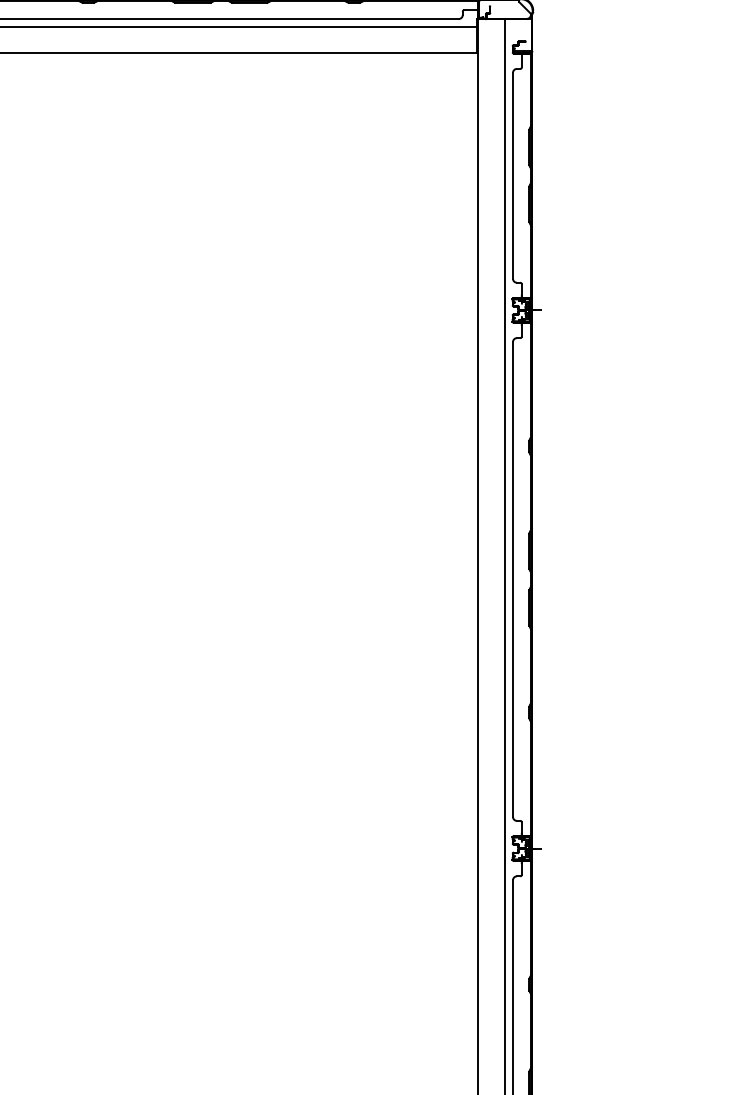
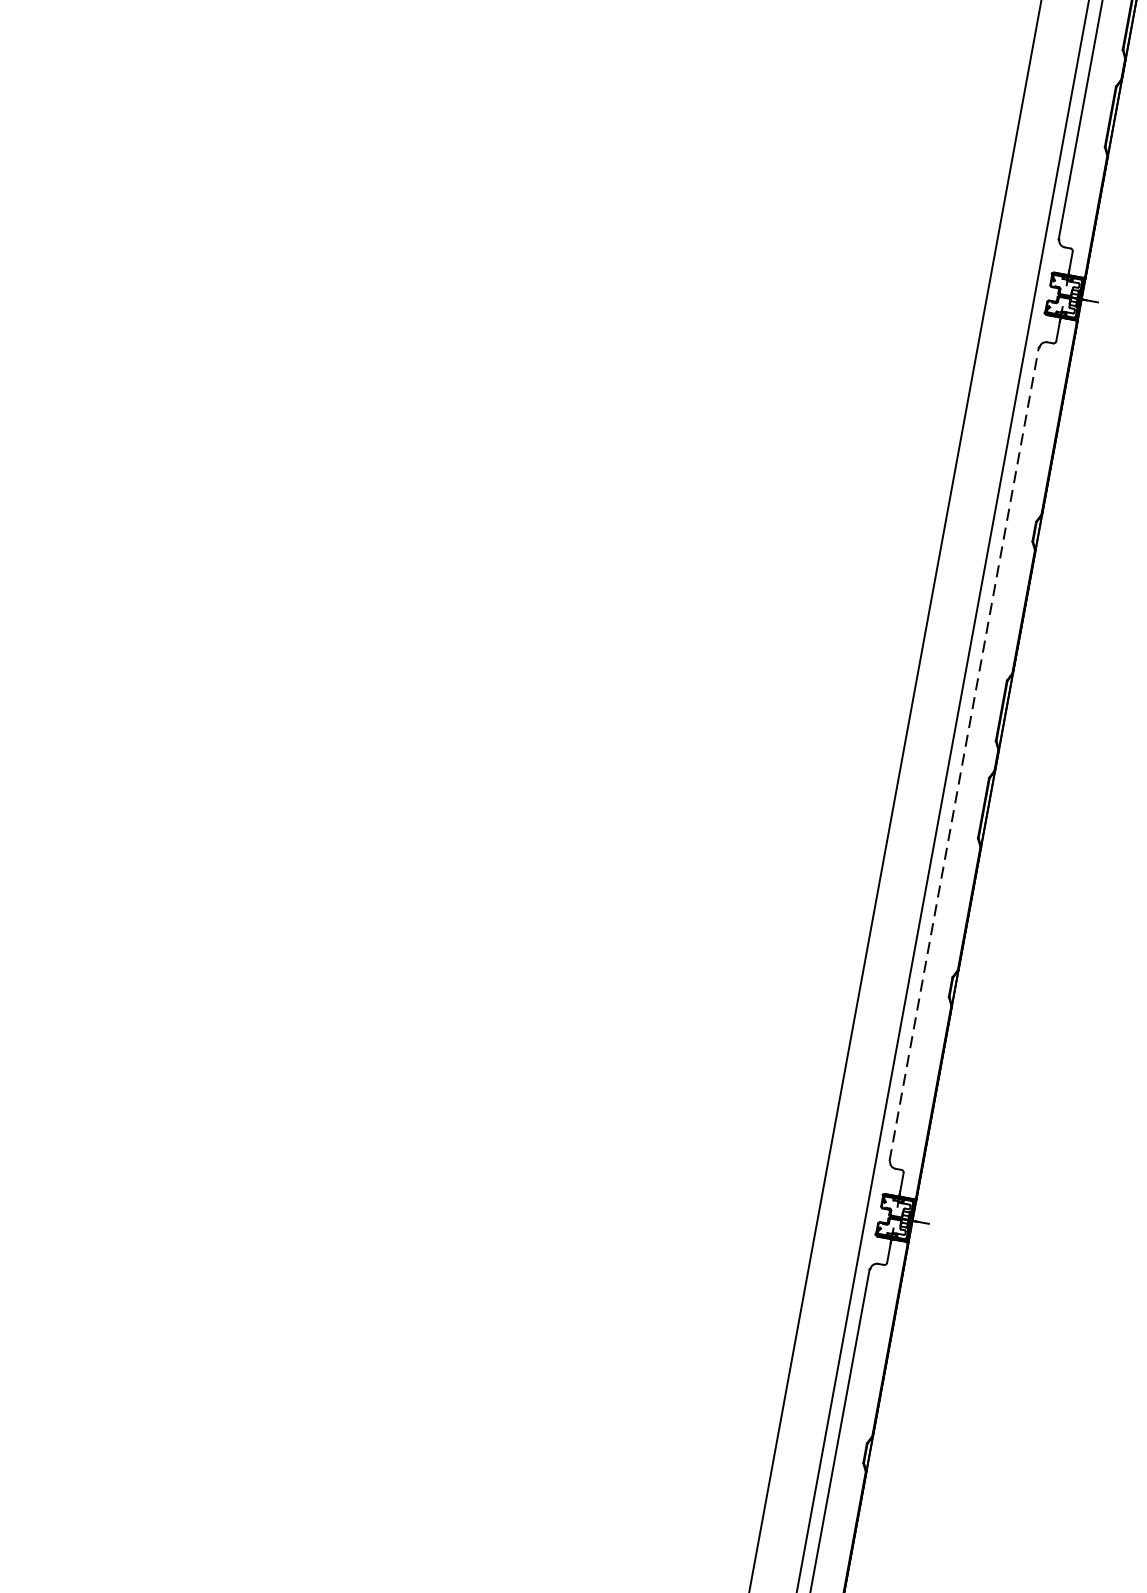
line: (512, 579) -> (963, 754), solid -> dashed

